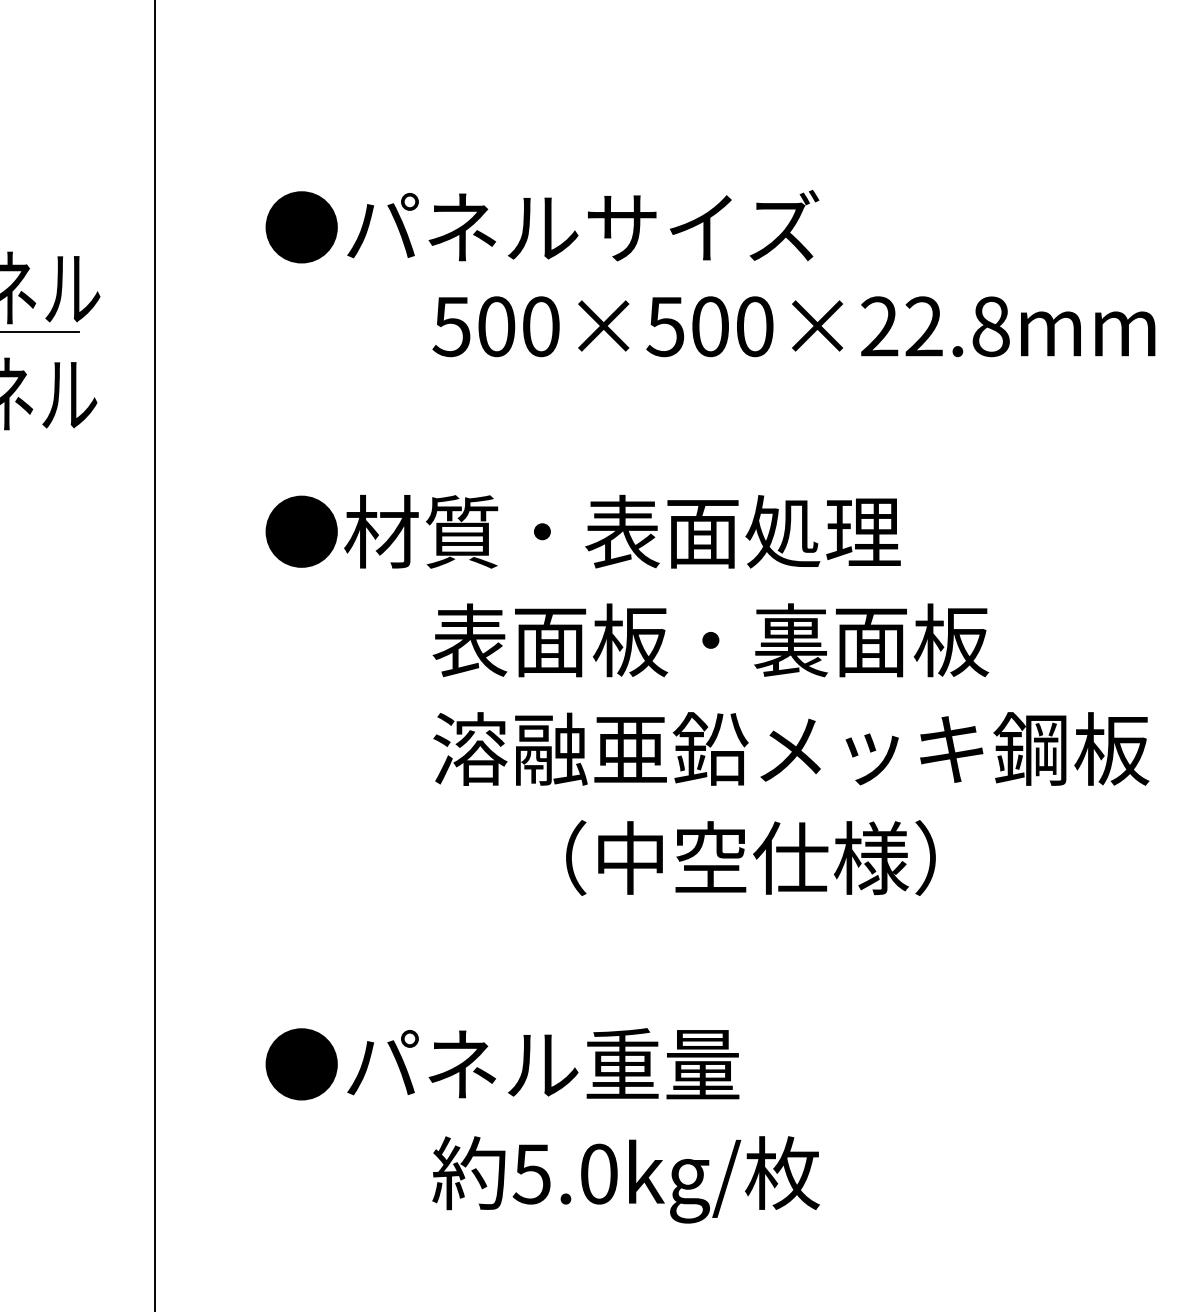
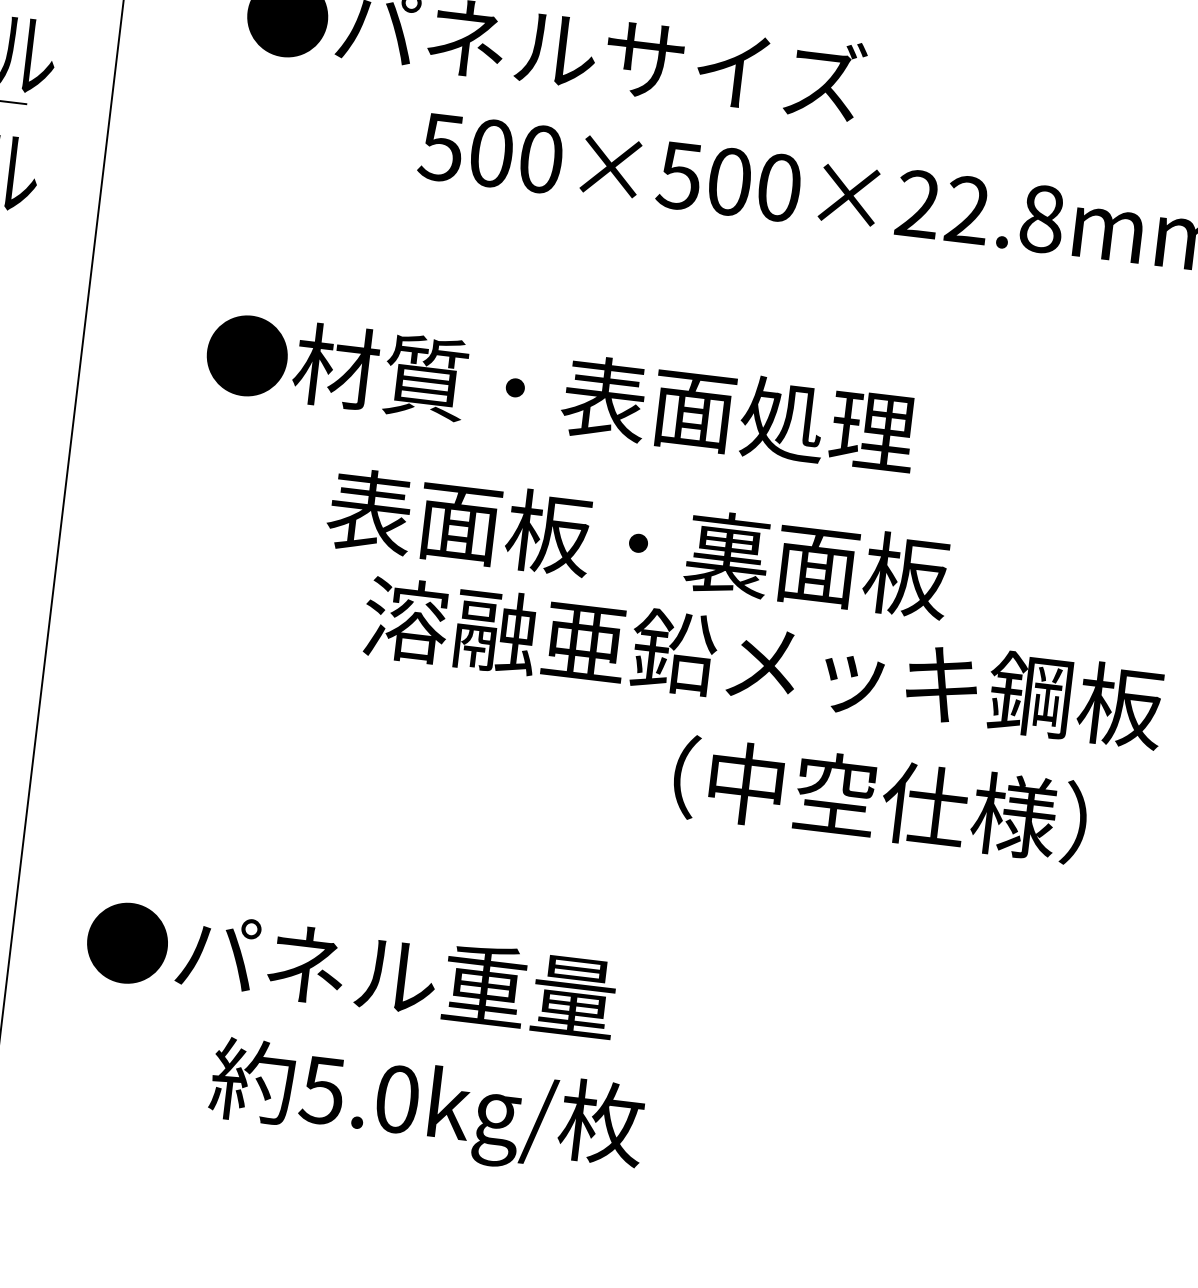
text: (710, 640) -> (638, 543), moved
text: (750, 857) -> (879, 799), moved
text: (502, 1064) -> (351, 970), moved
text: (625, 1179) -> (426, 1108), moved

